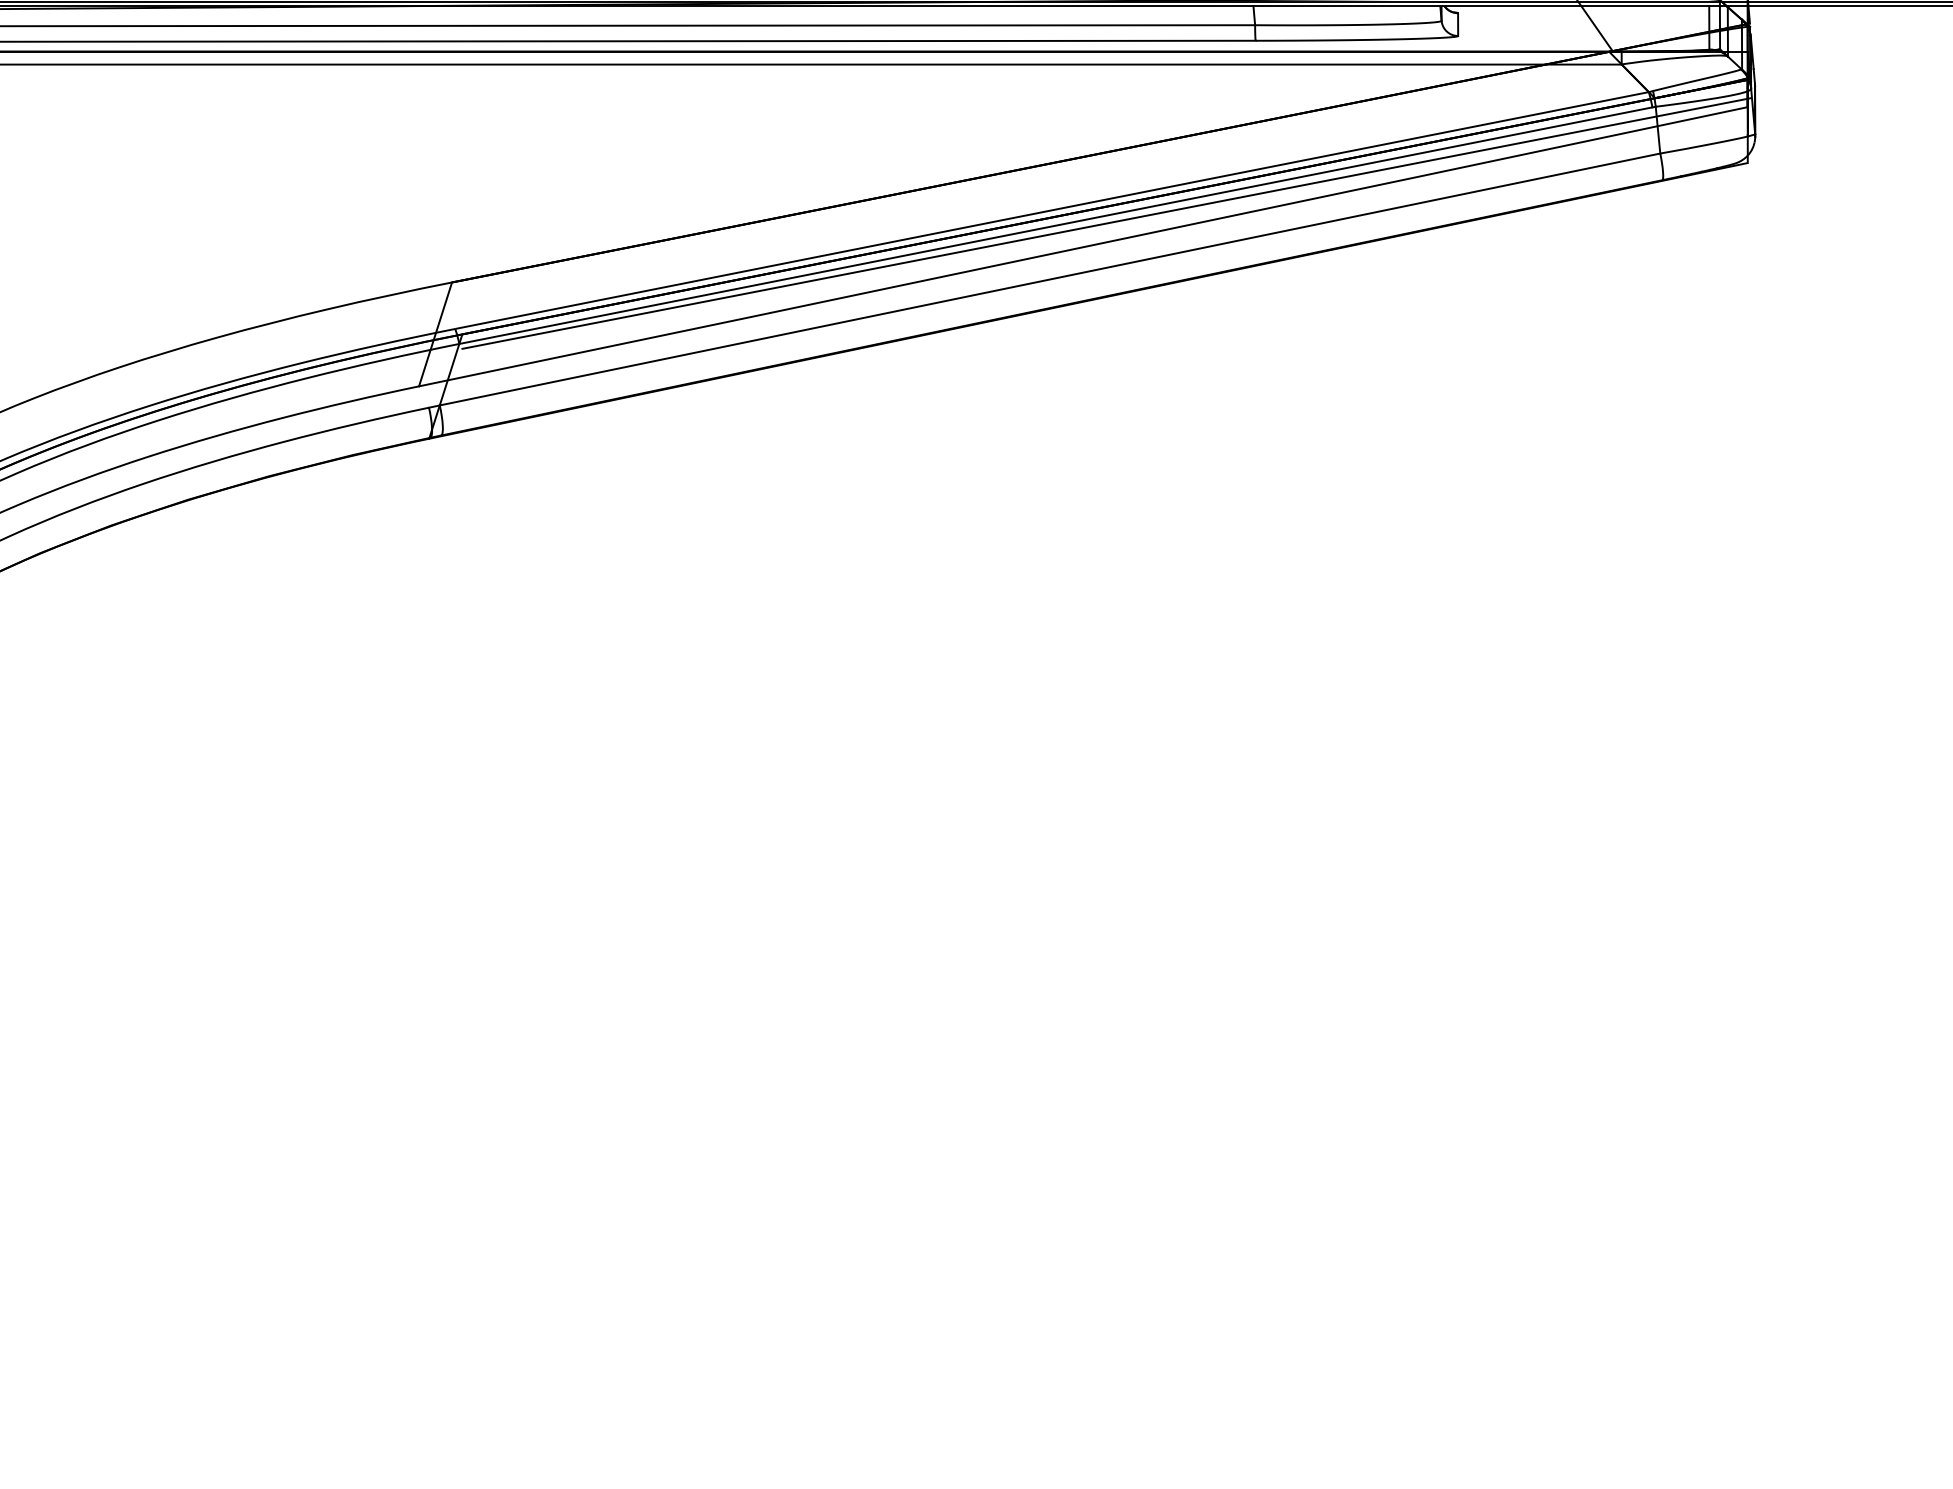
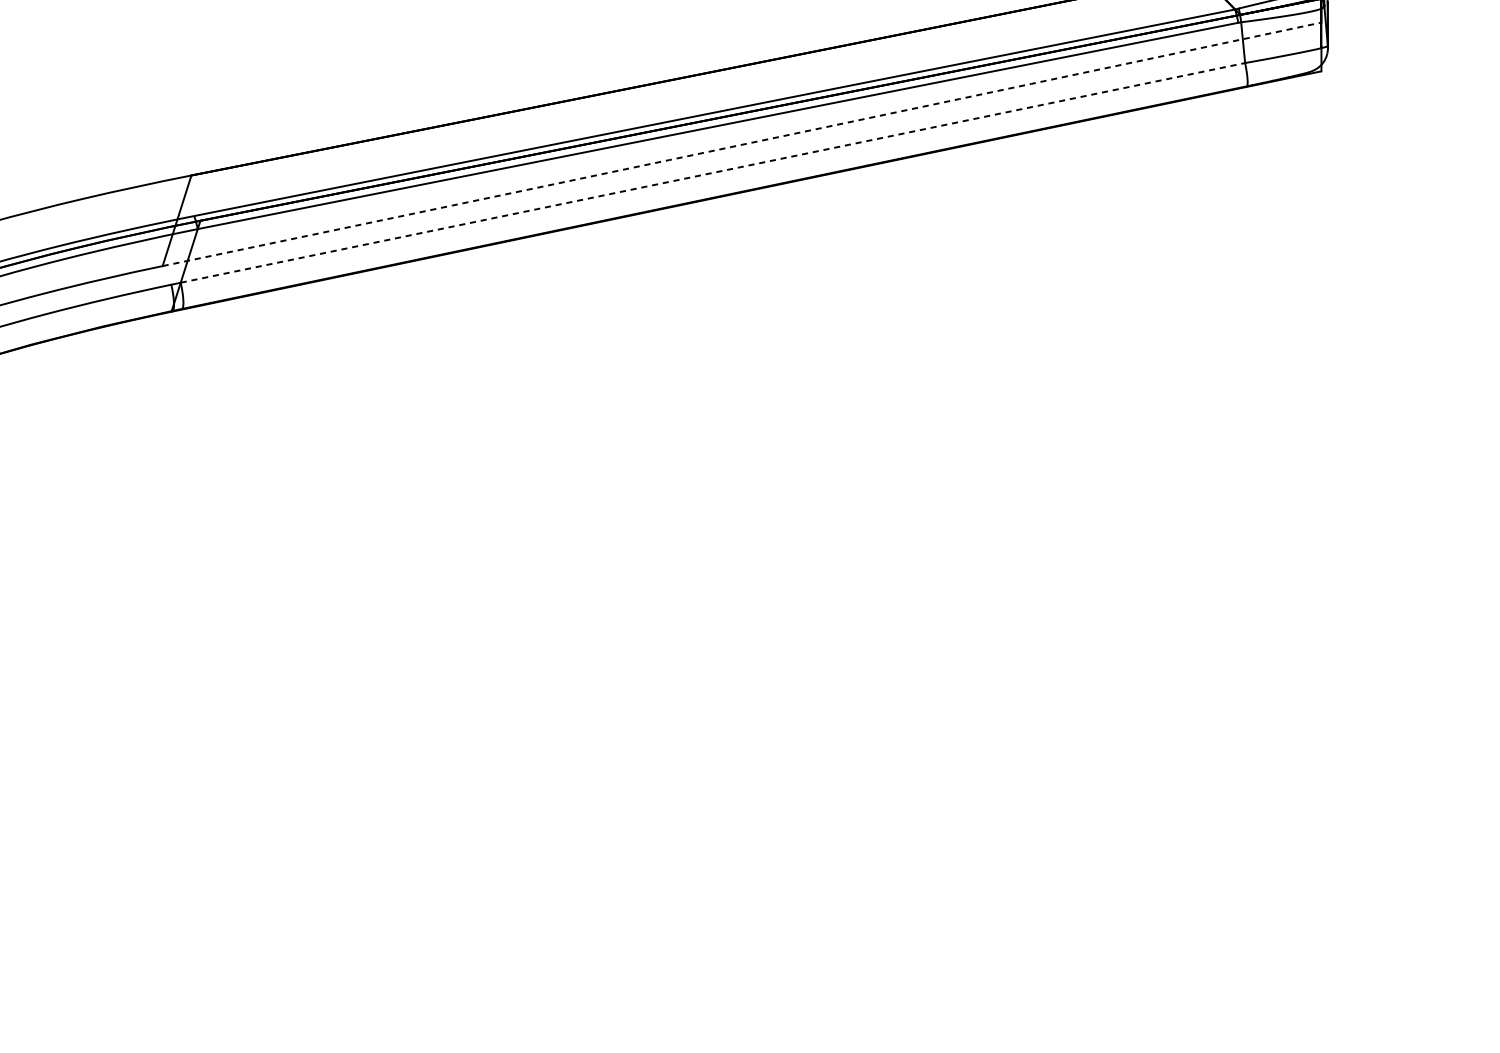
line: (1106, 223) -> (762, 124), removed
arc: (1083, 247) -> (742, 144), solid -> dashed
line: (1050, 279) -> (713, 172), solid -> dashed

